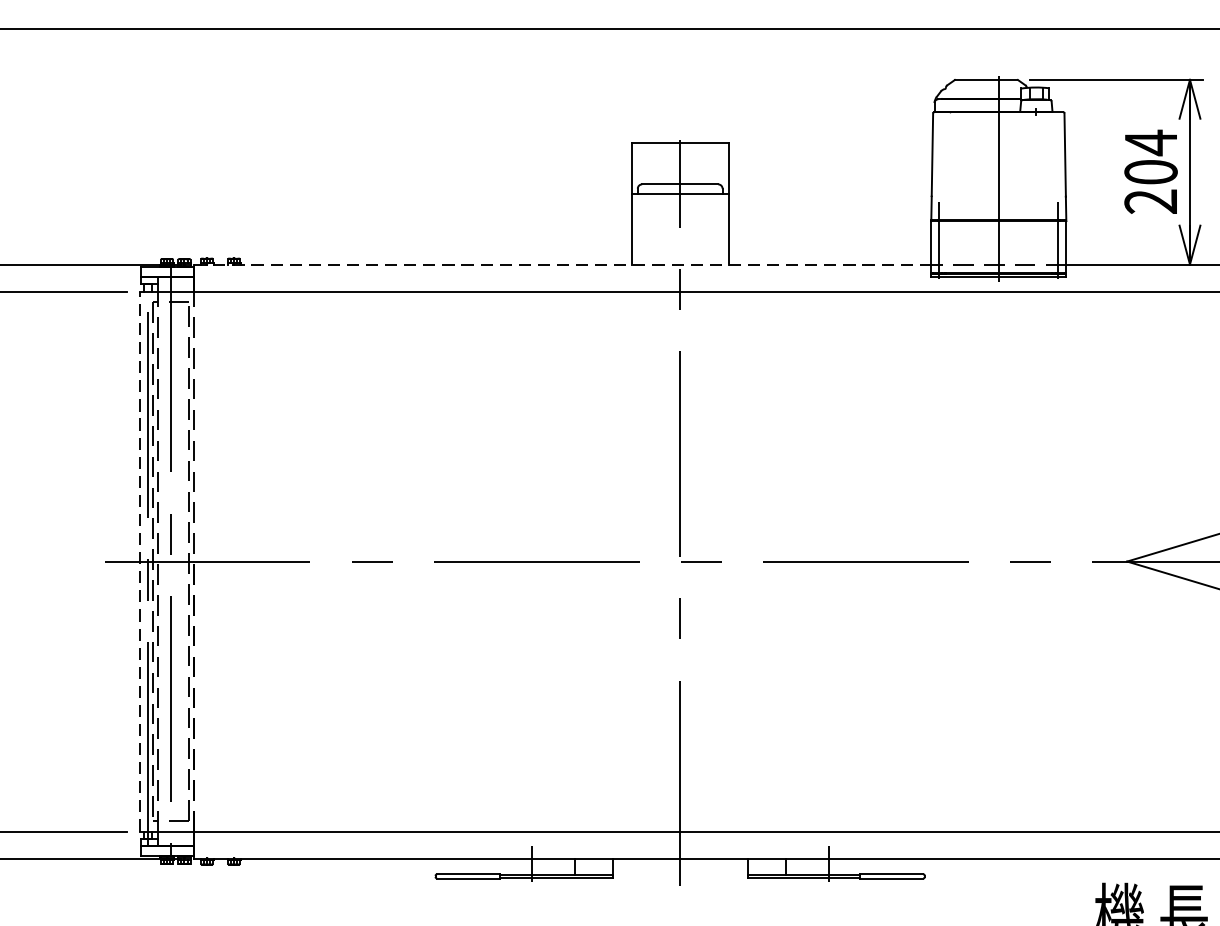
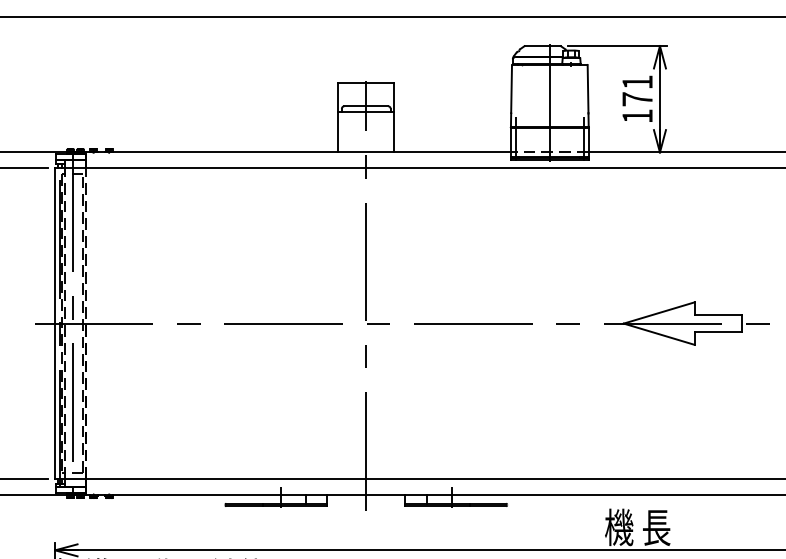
text: (1150, 170) -> (637, 98), 204 -> 171
line: (564, 264) -> (299, 152), dashed -> solid
line: (140, 561) -> (55, 323), dashed -> solid

